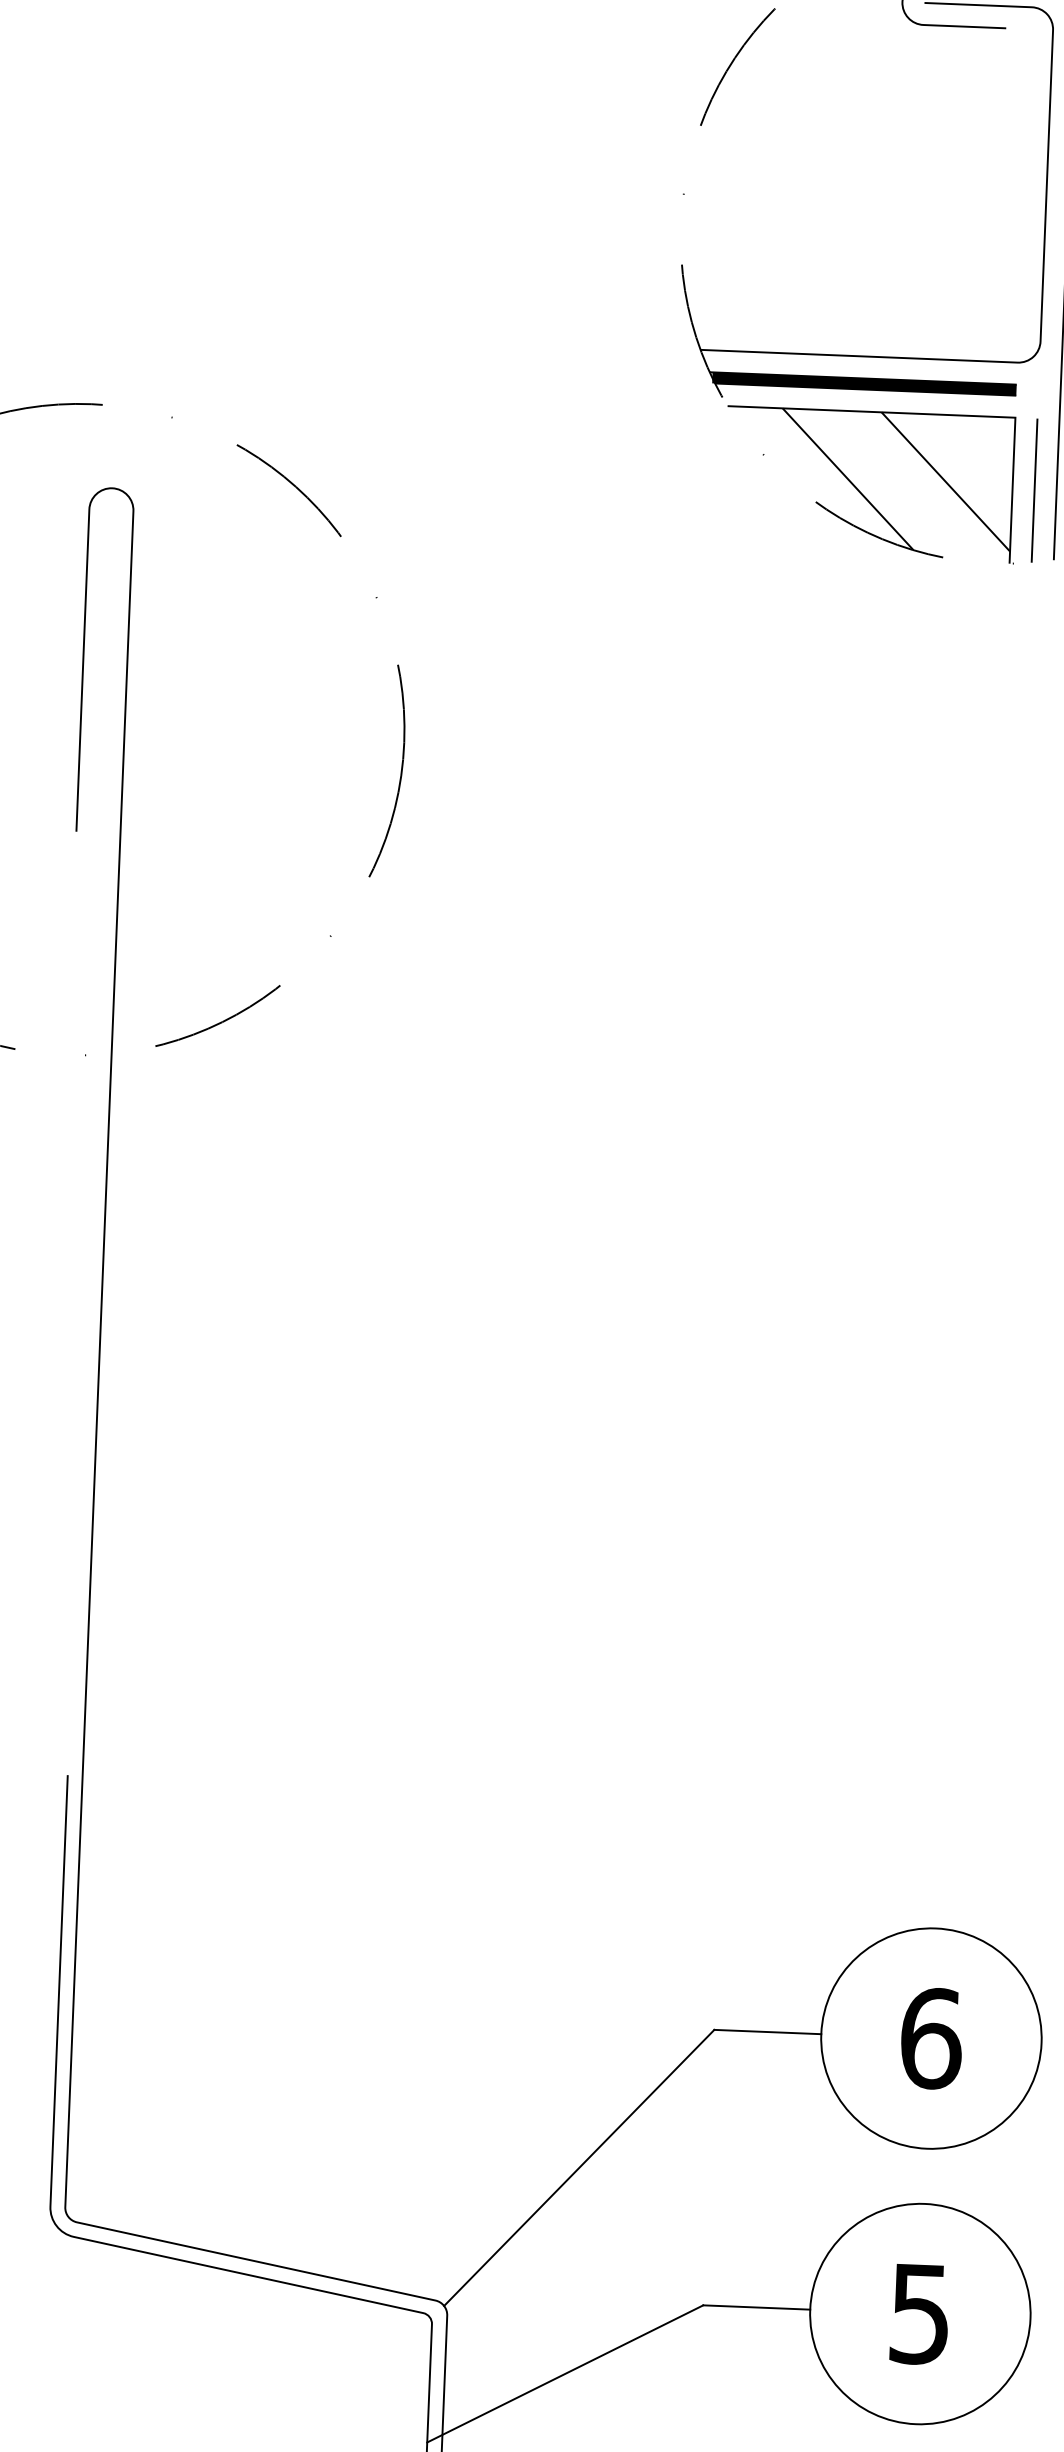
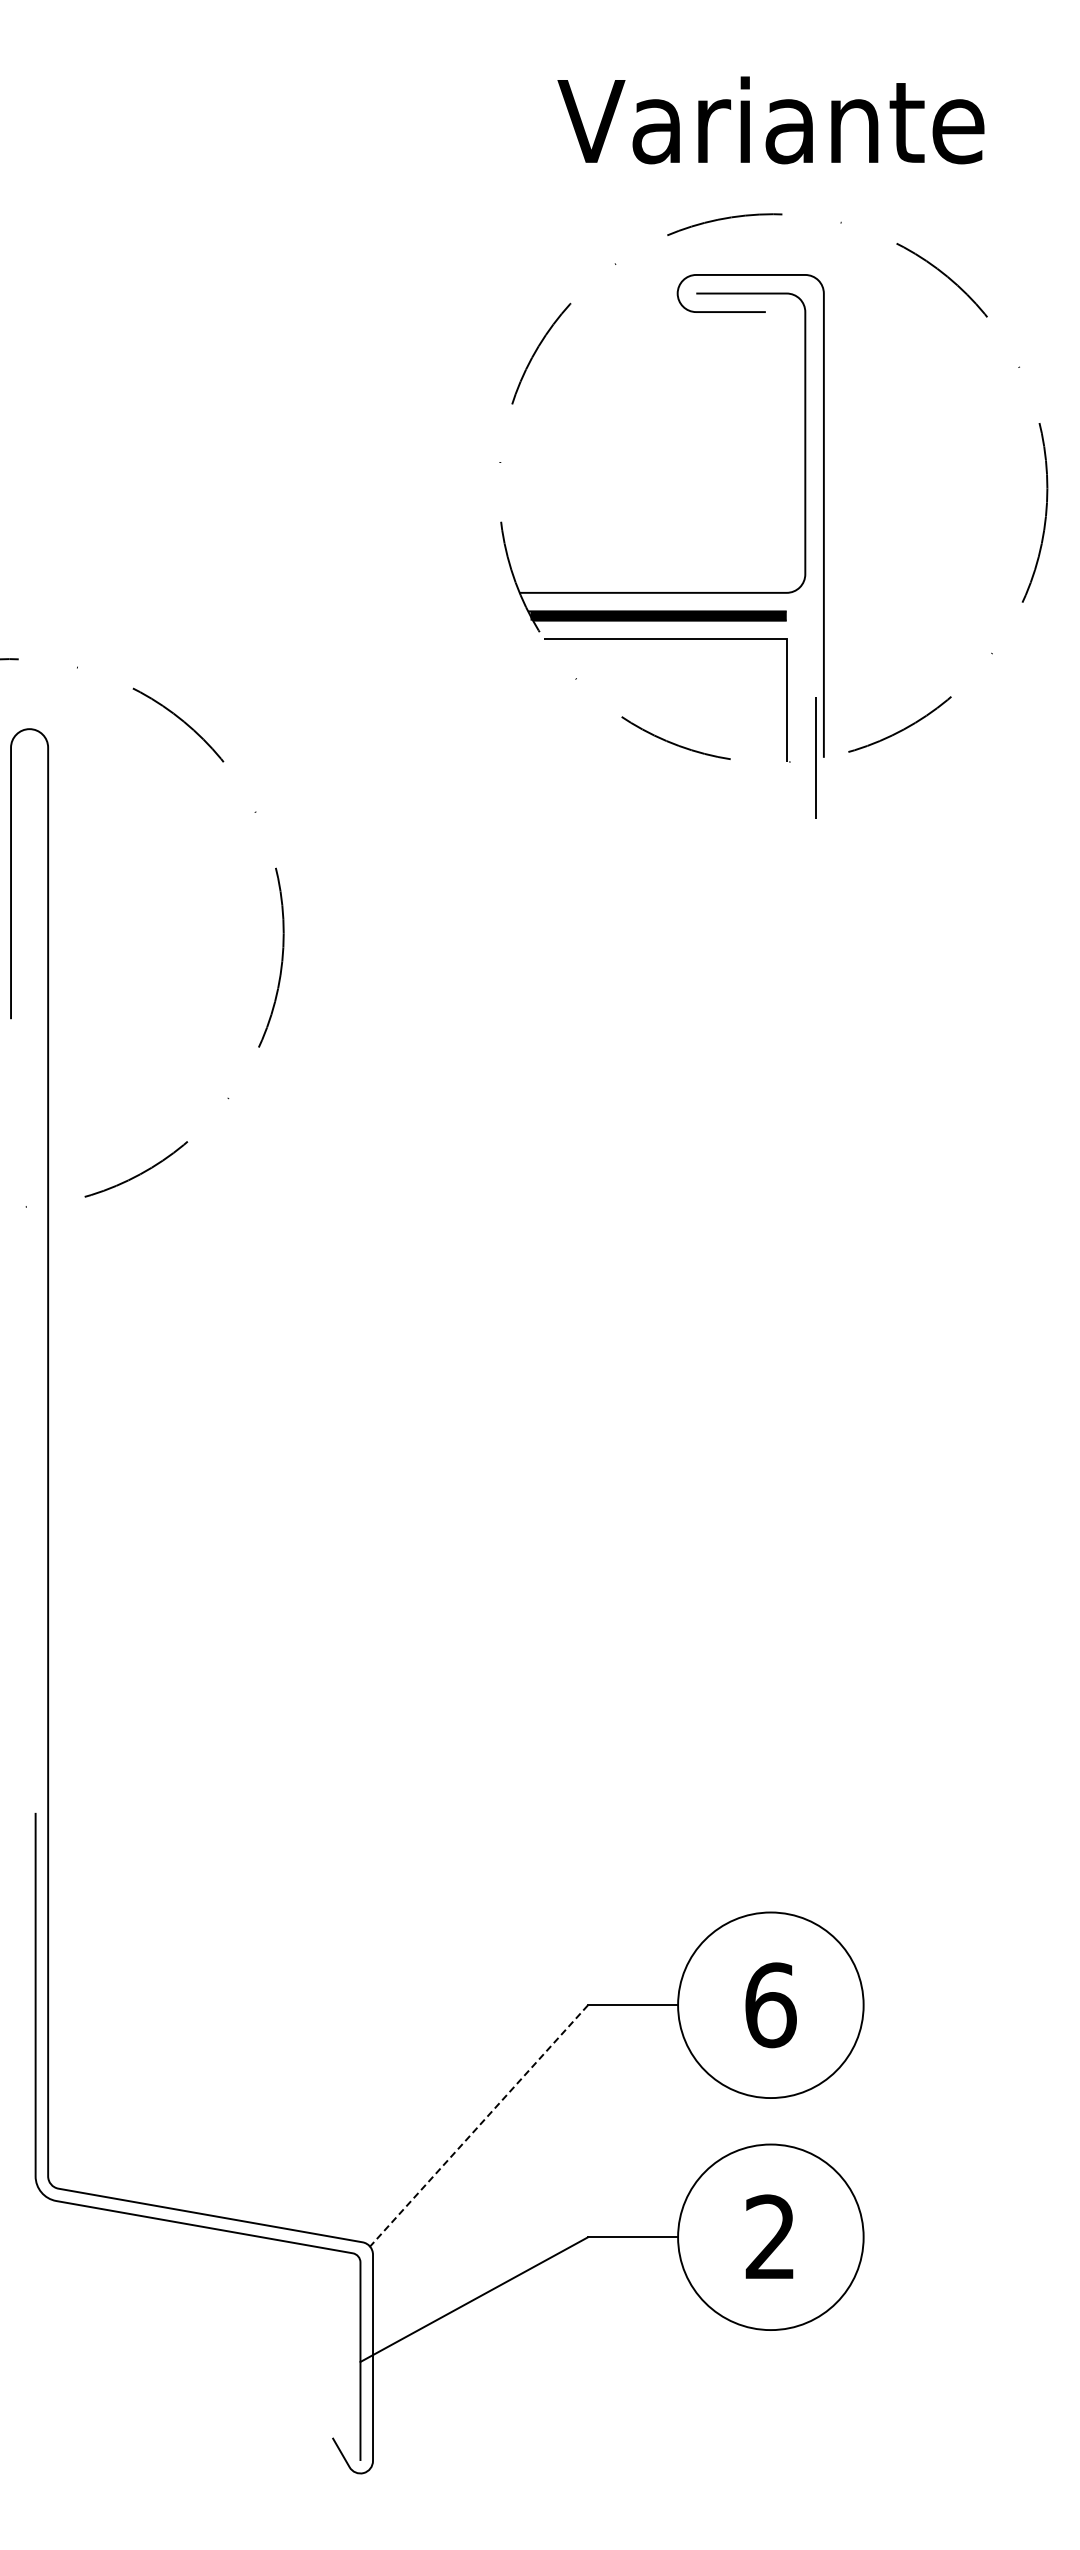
hatch: (896, 480) -> (688, 696), removed
line: (1033, 490) -> (815, 757), moved
line: (579, 2167) -> (479, 2125), solid -> dashed
text: (918, 2314) -> (769, 2237), 5 -> 2

